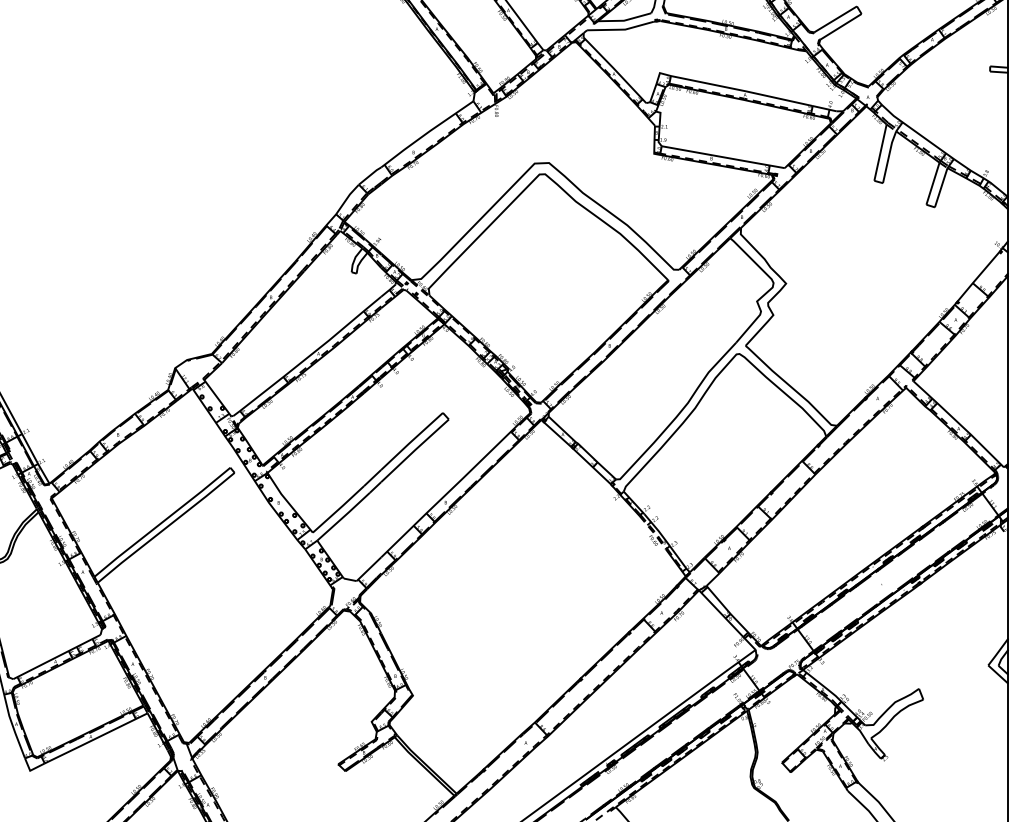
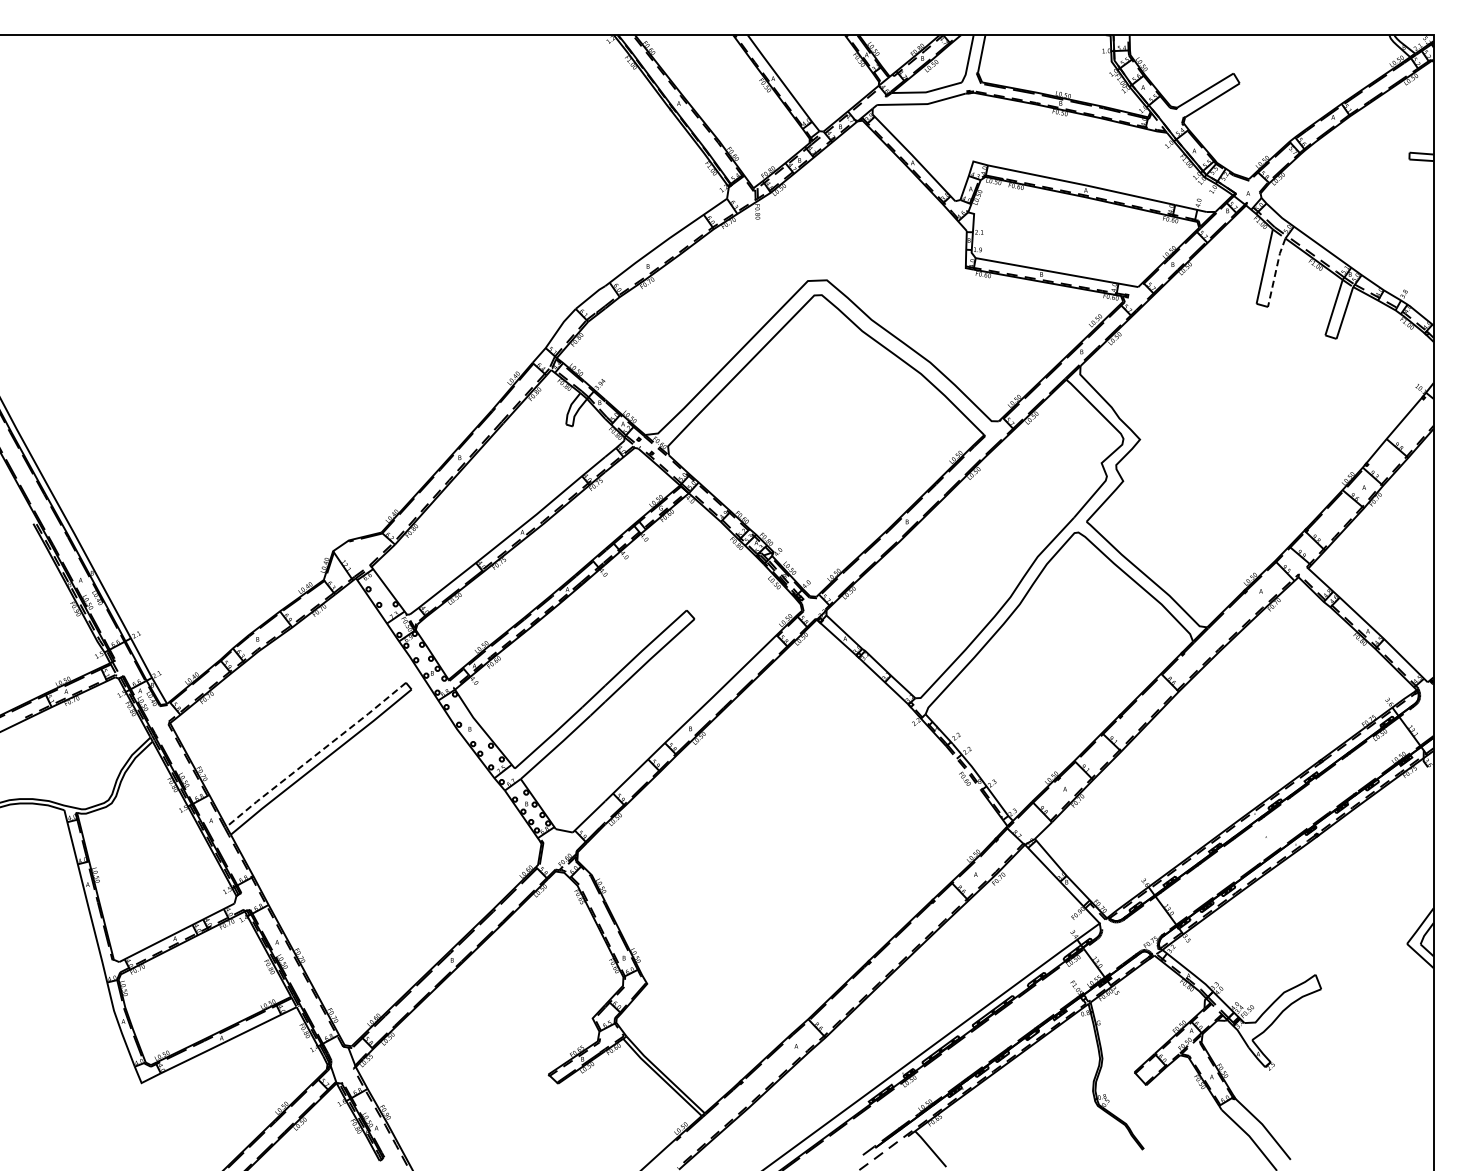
line: (888, 156) -> (1275, 271), solid -> dashed
line: (162, 522) -> (316, 755), solid -> dashed

